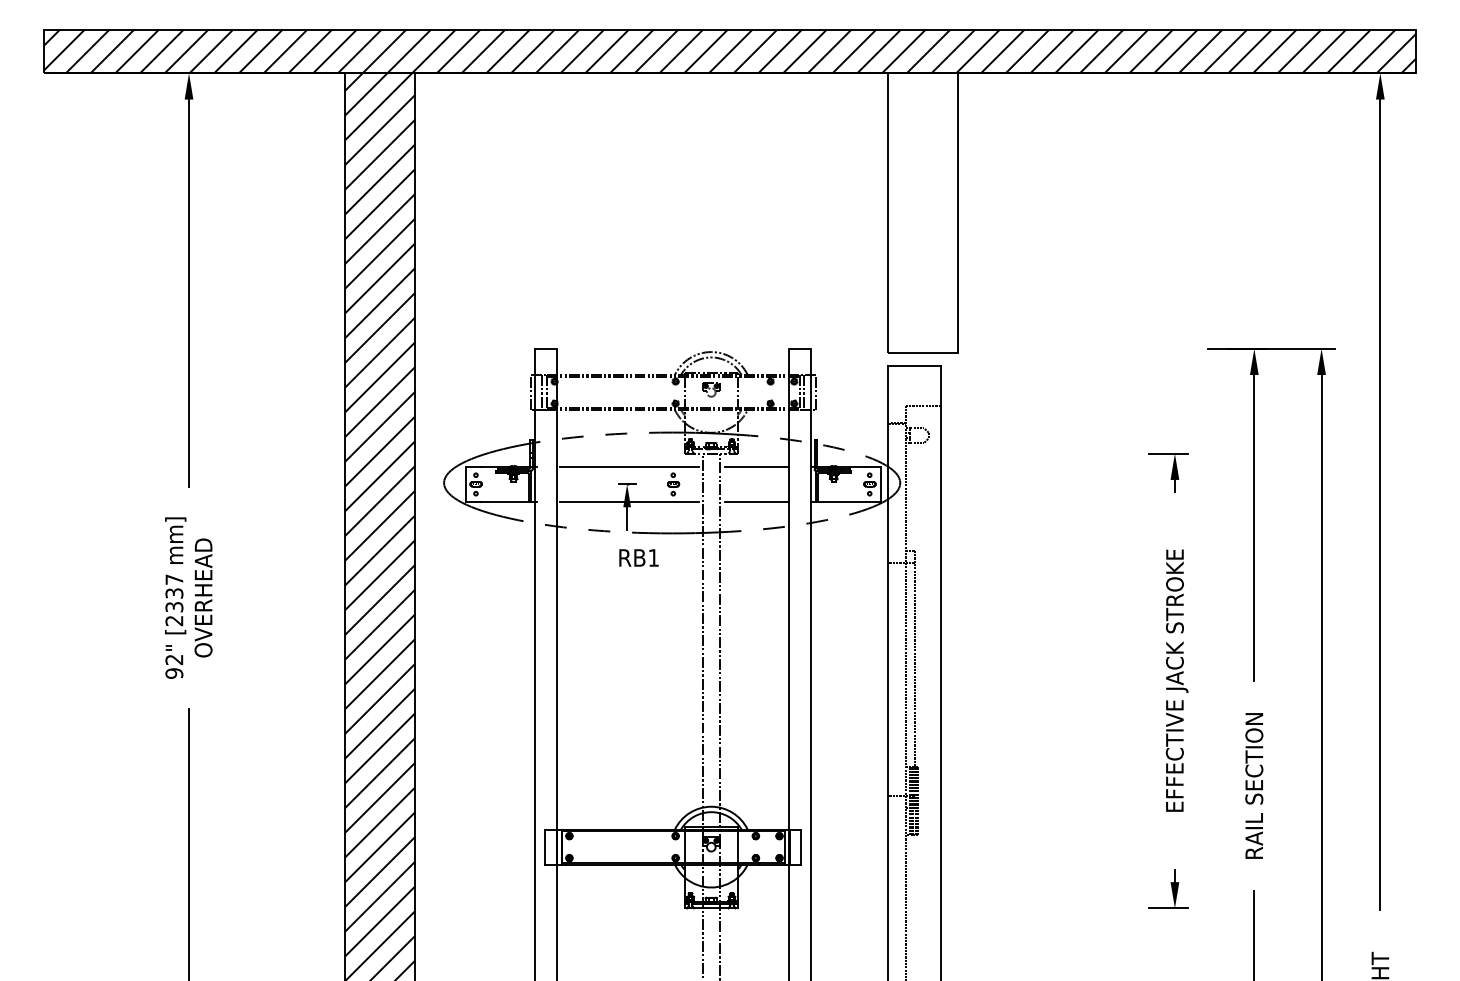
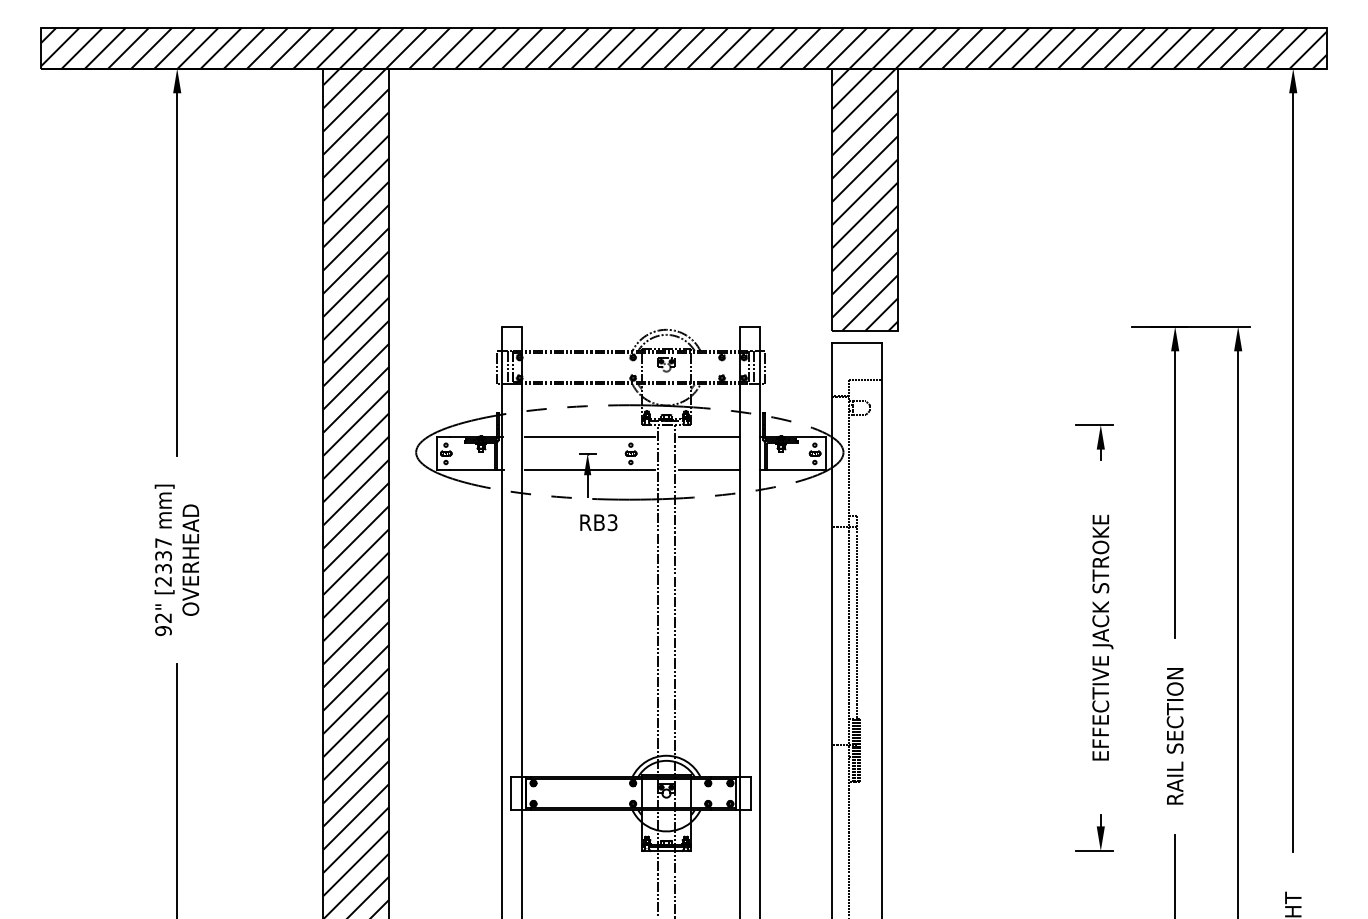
hatch: (923, 213) -> (865, 200), added
text: (653, 557) -> (612, 522), RB1 -> RB3

